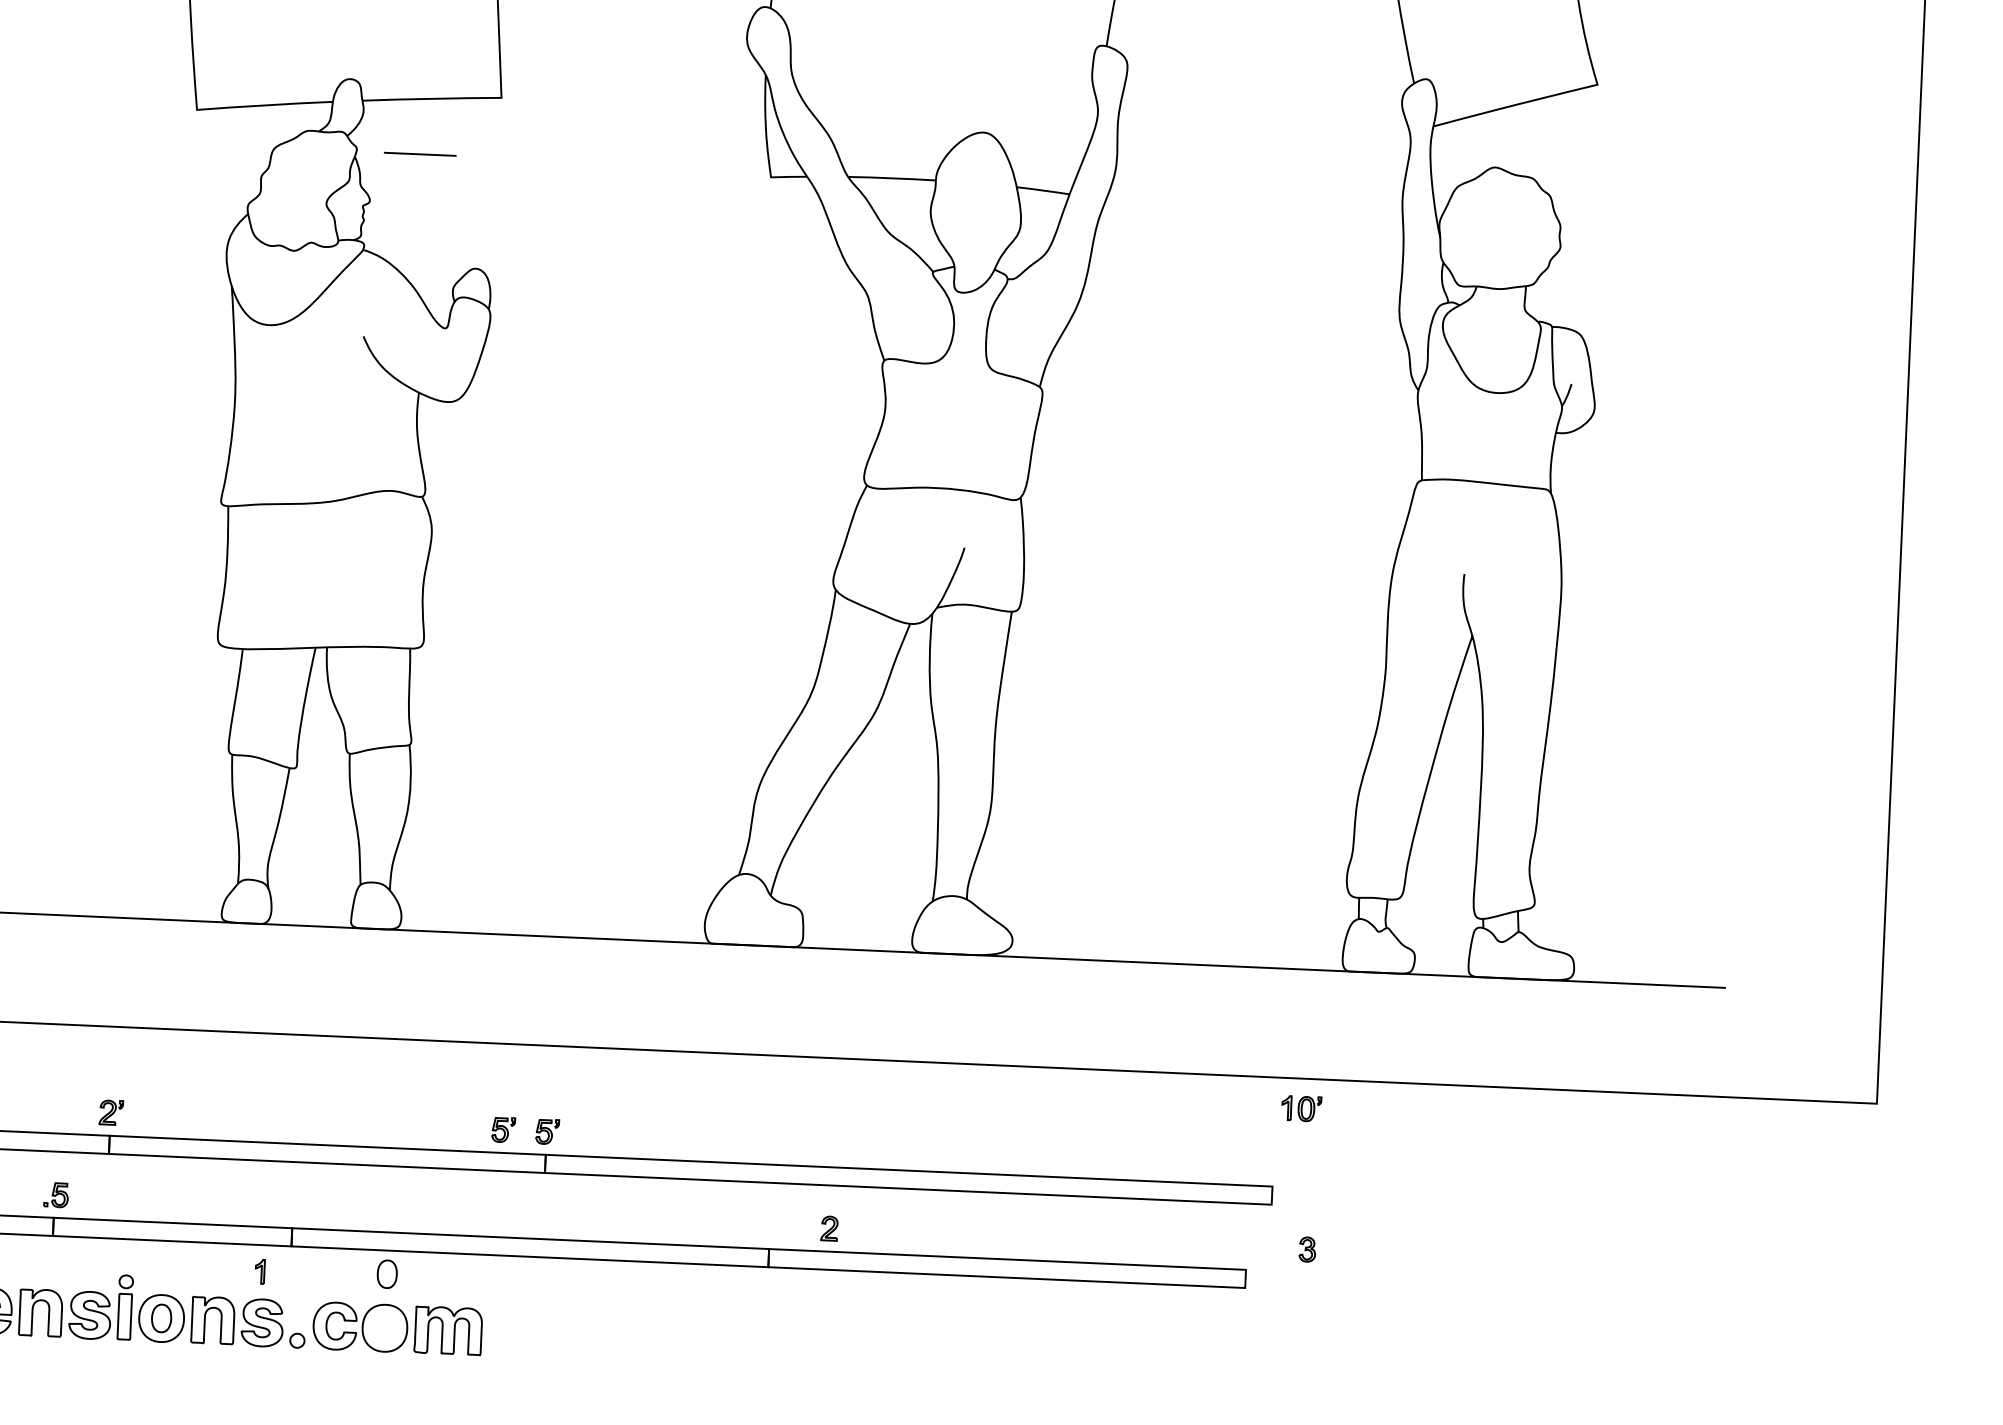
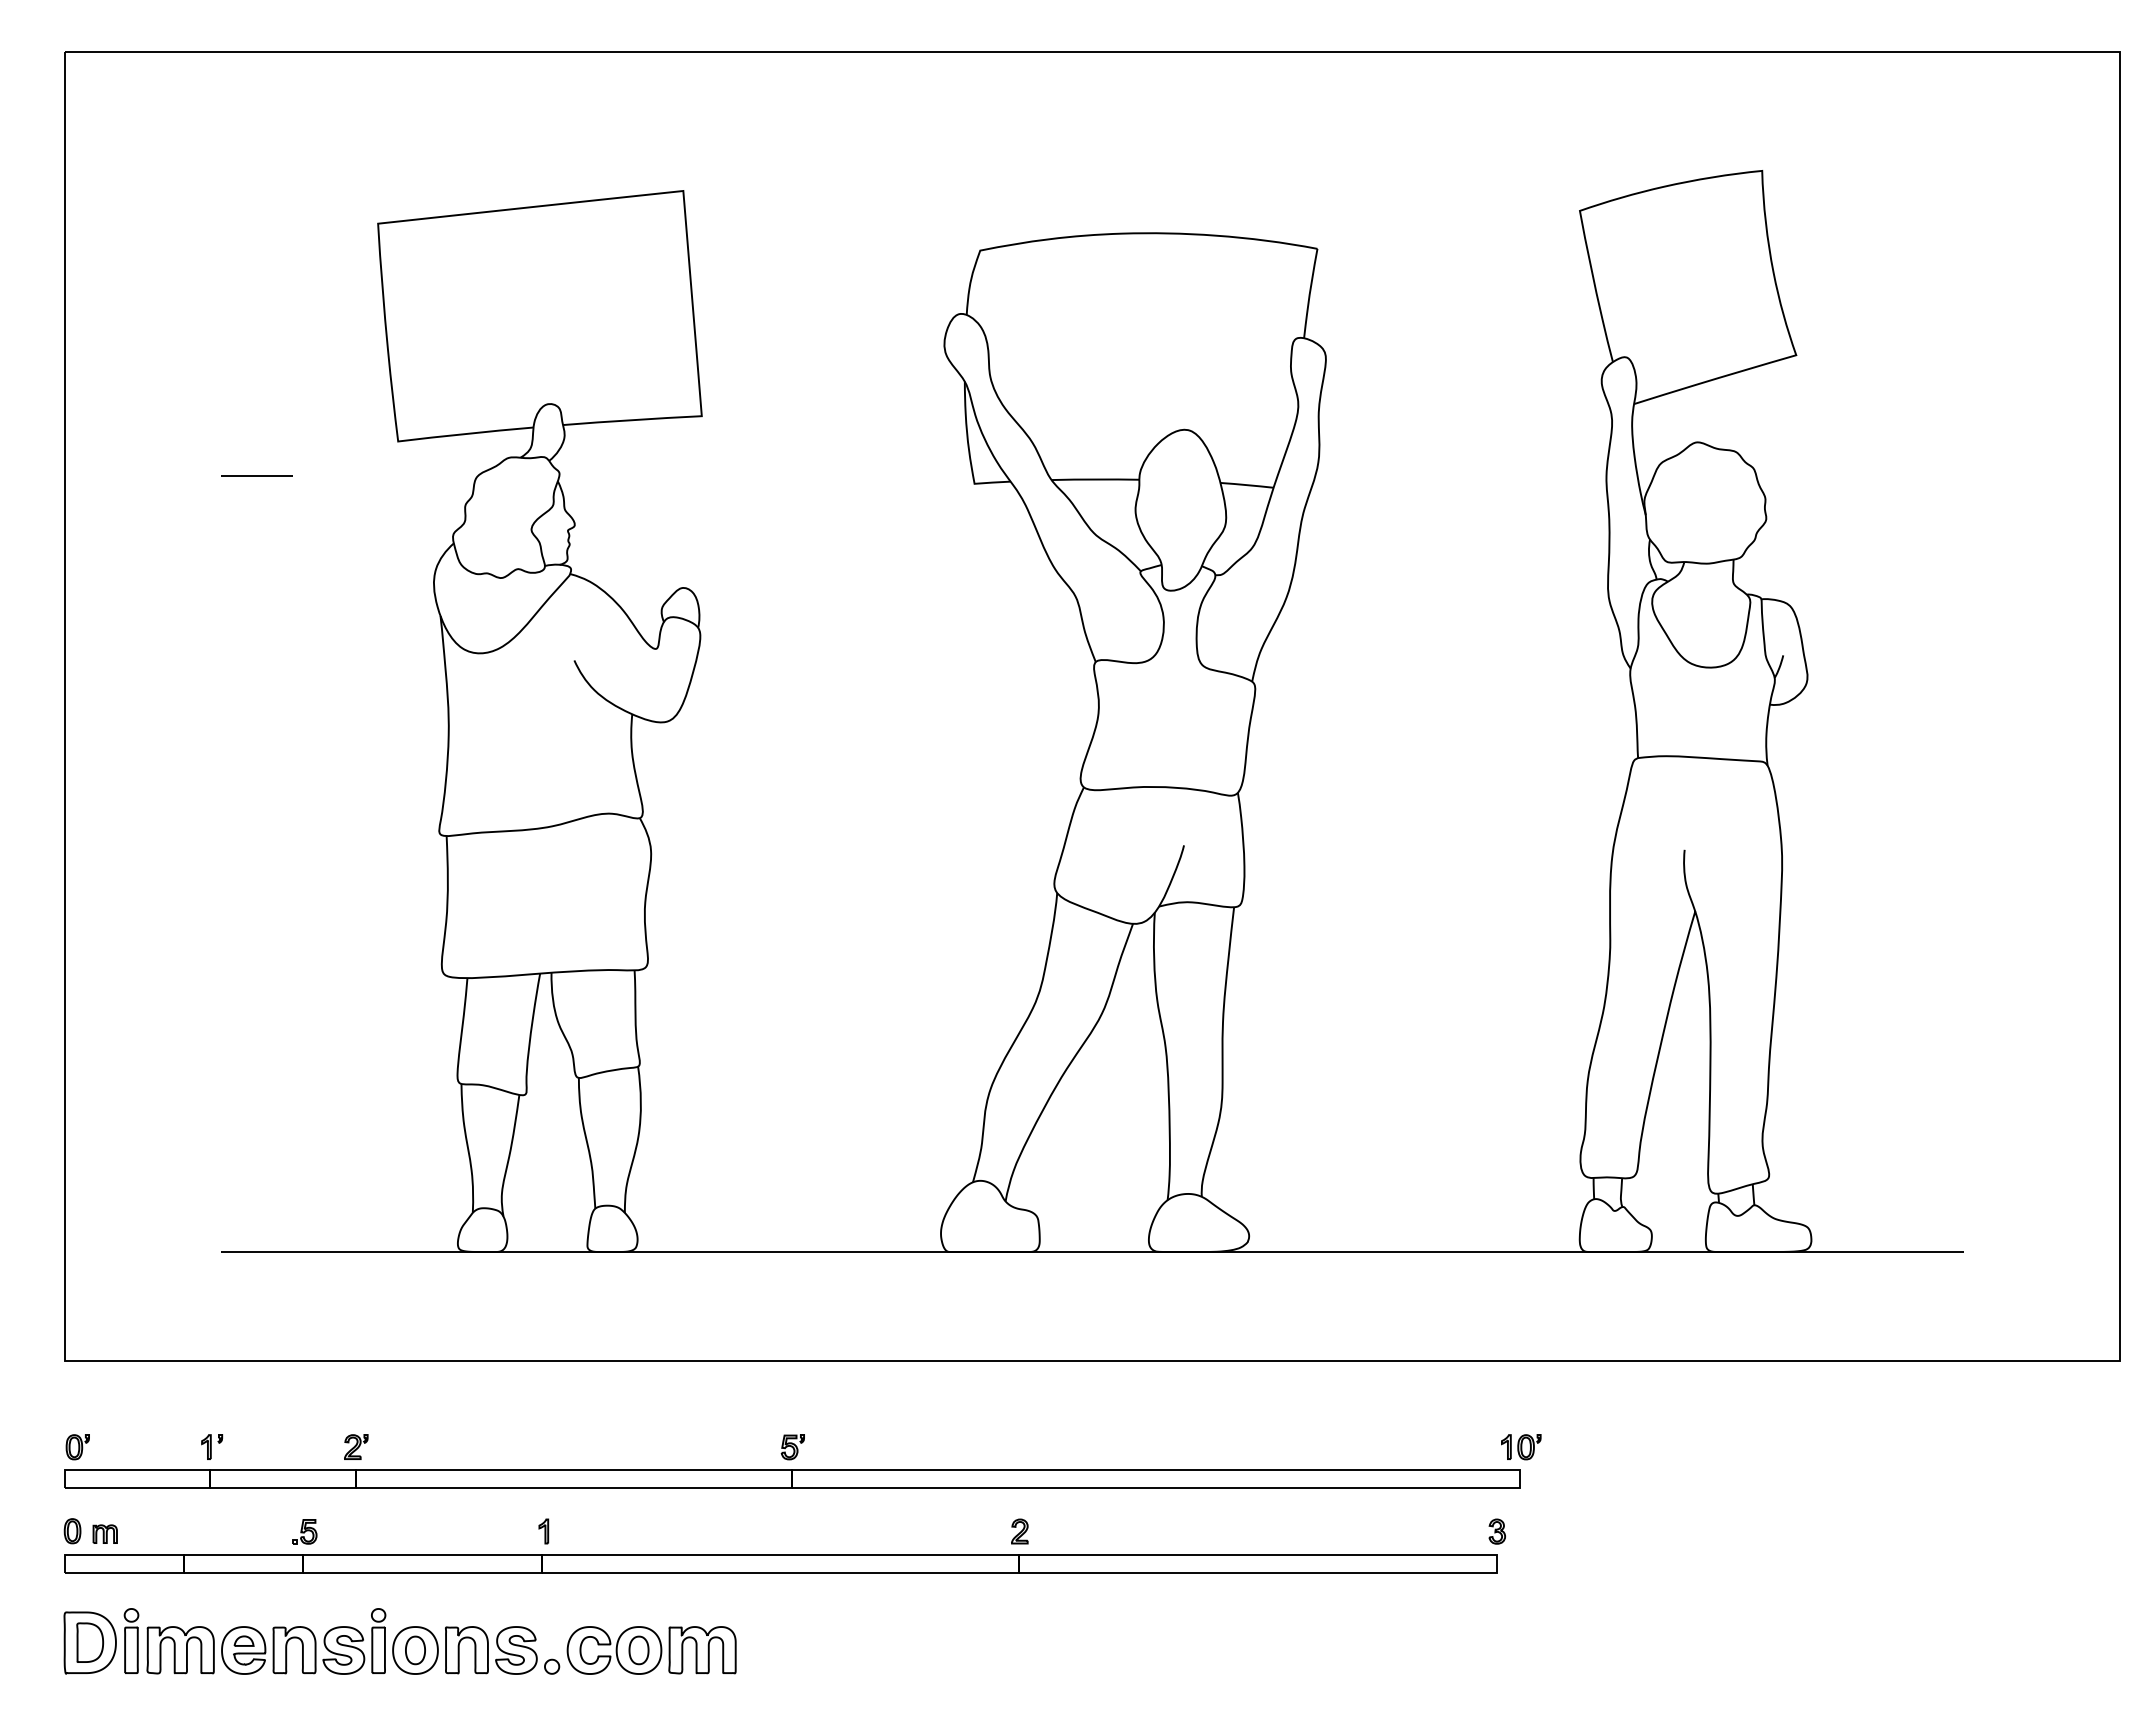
line: (419, 153) -> (256, 475), moved
part: (1301, 1109) -> (1521, 1447), moved
part: (503, 1130) -> (748, 1447), removed
part: (829, 1228) -> (1019, 1531), moved
part: (1306, 1249) -> (1496, 1531), moved
part: (259, 1271) -> (543, 1531), moved
part: (386, 1274) -> (638, 1650), moved

